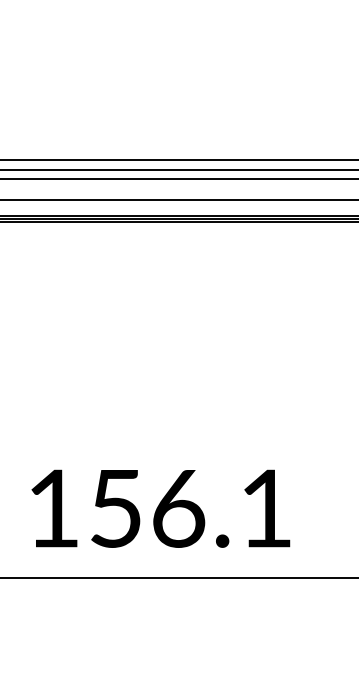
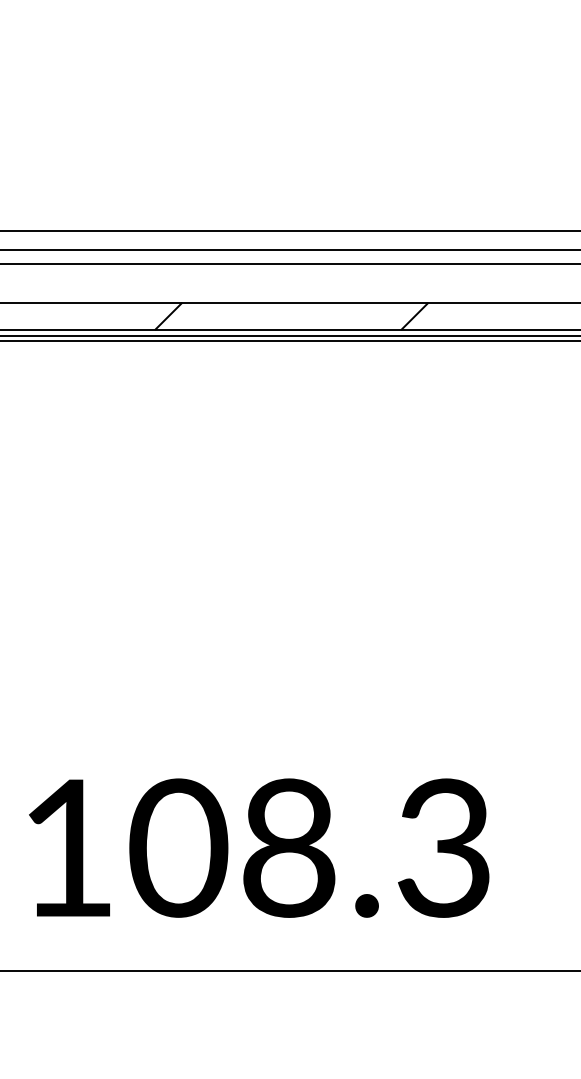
hatch: (179, 207) -> (290, 315), added
text: (189, 508) -> (308, 848), 156.1 -> 108.3

